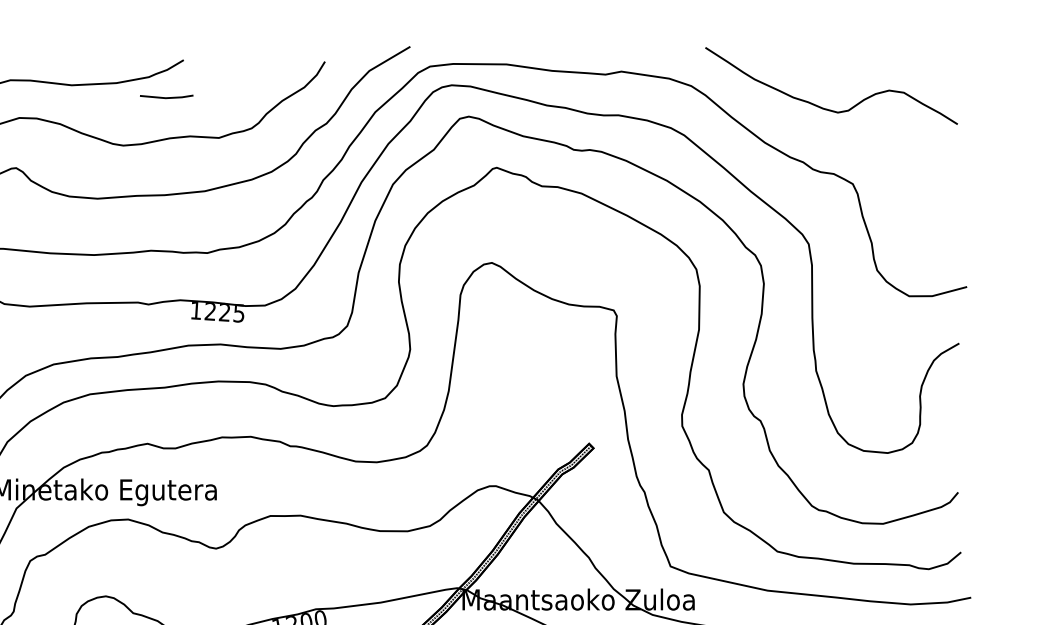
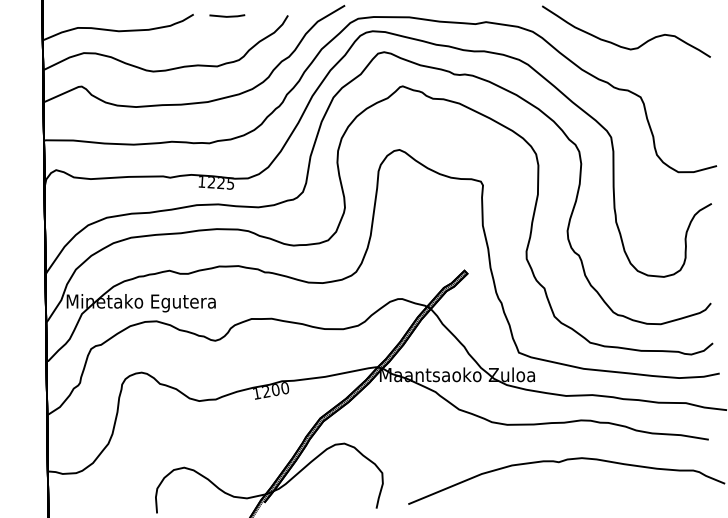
line: (168, 96) -> (228, 15), moved

